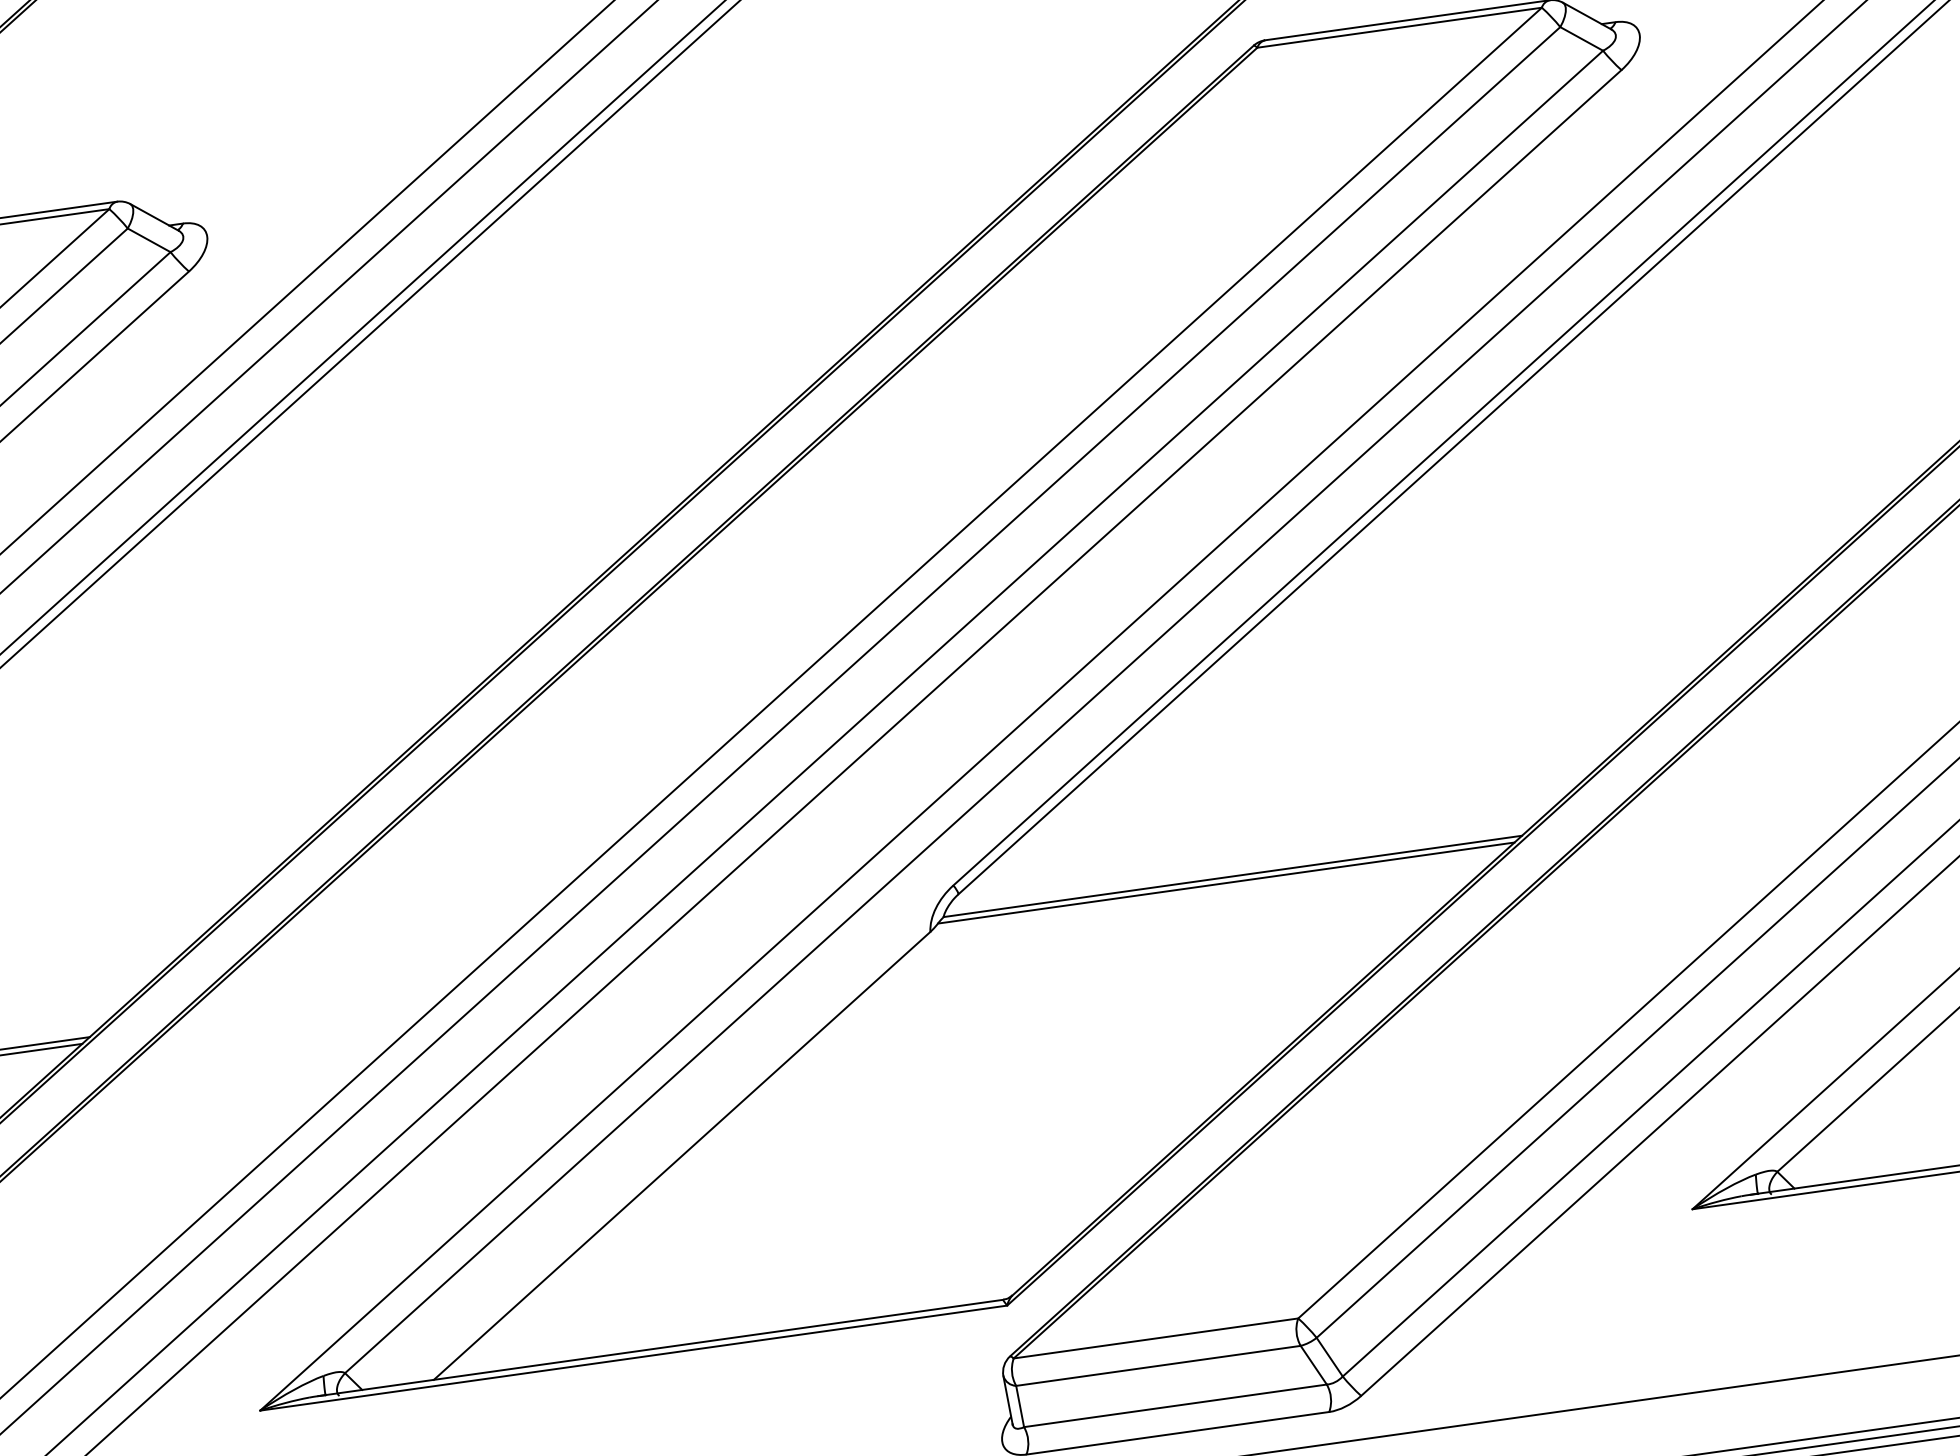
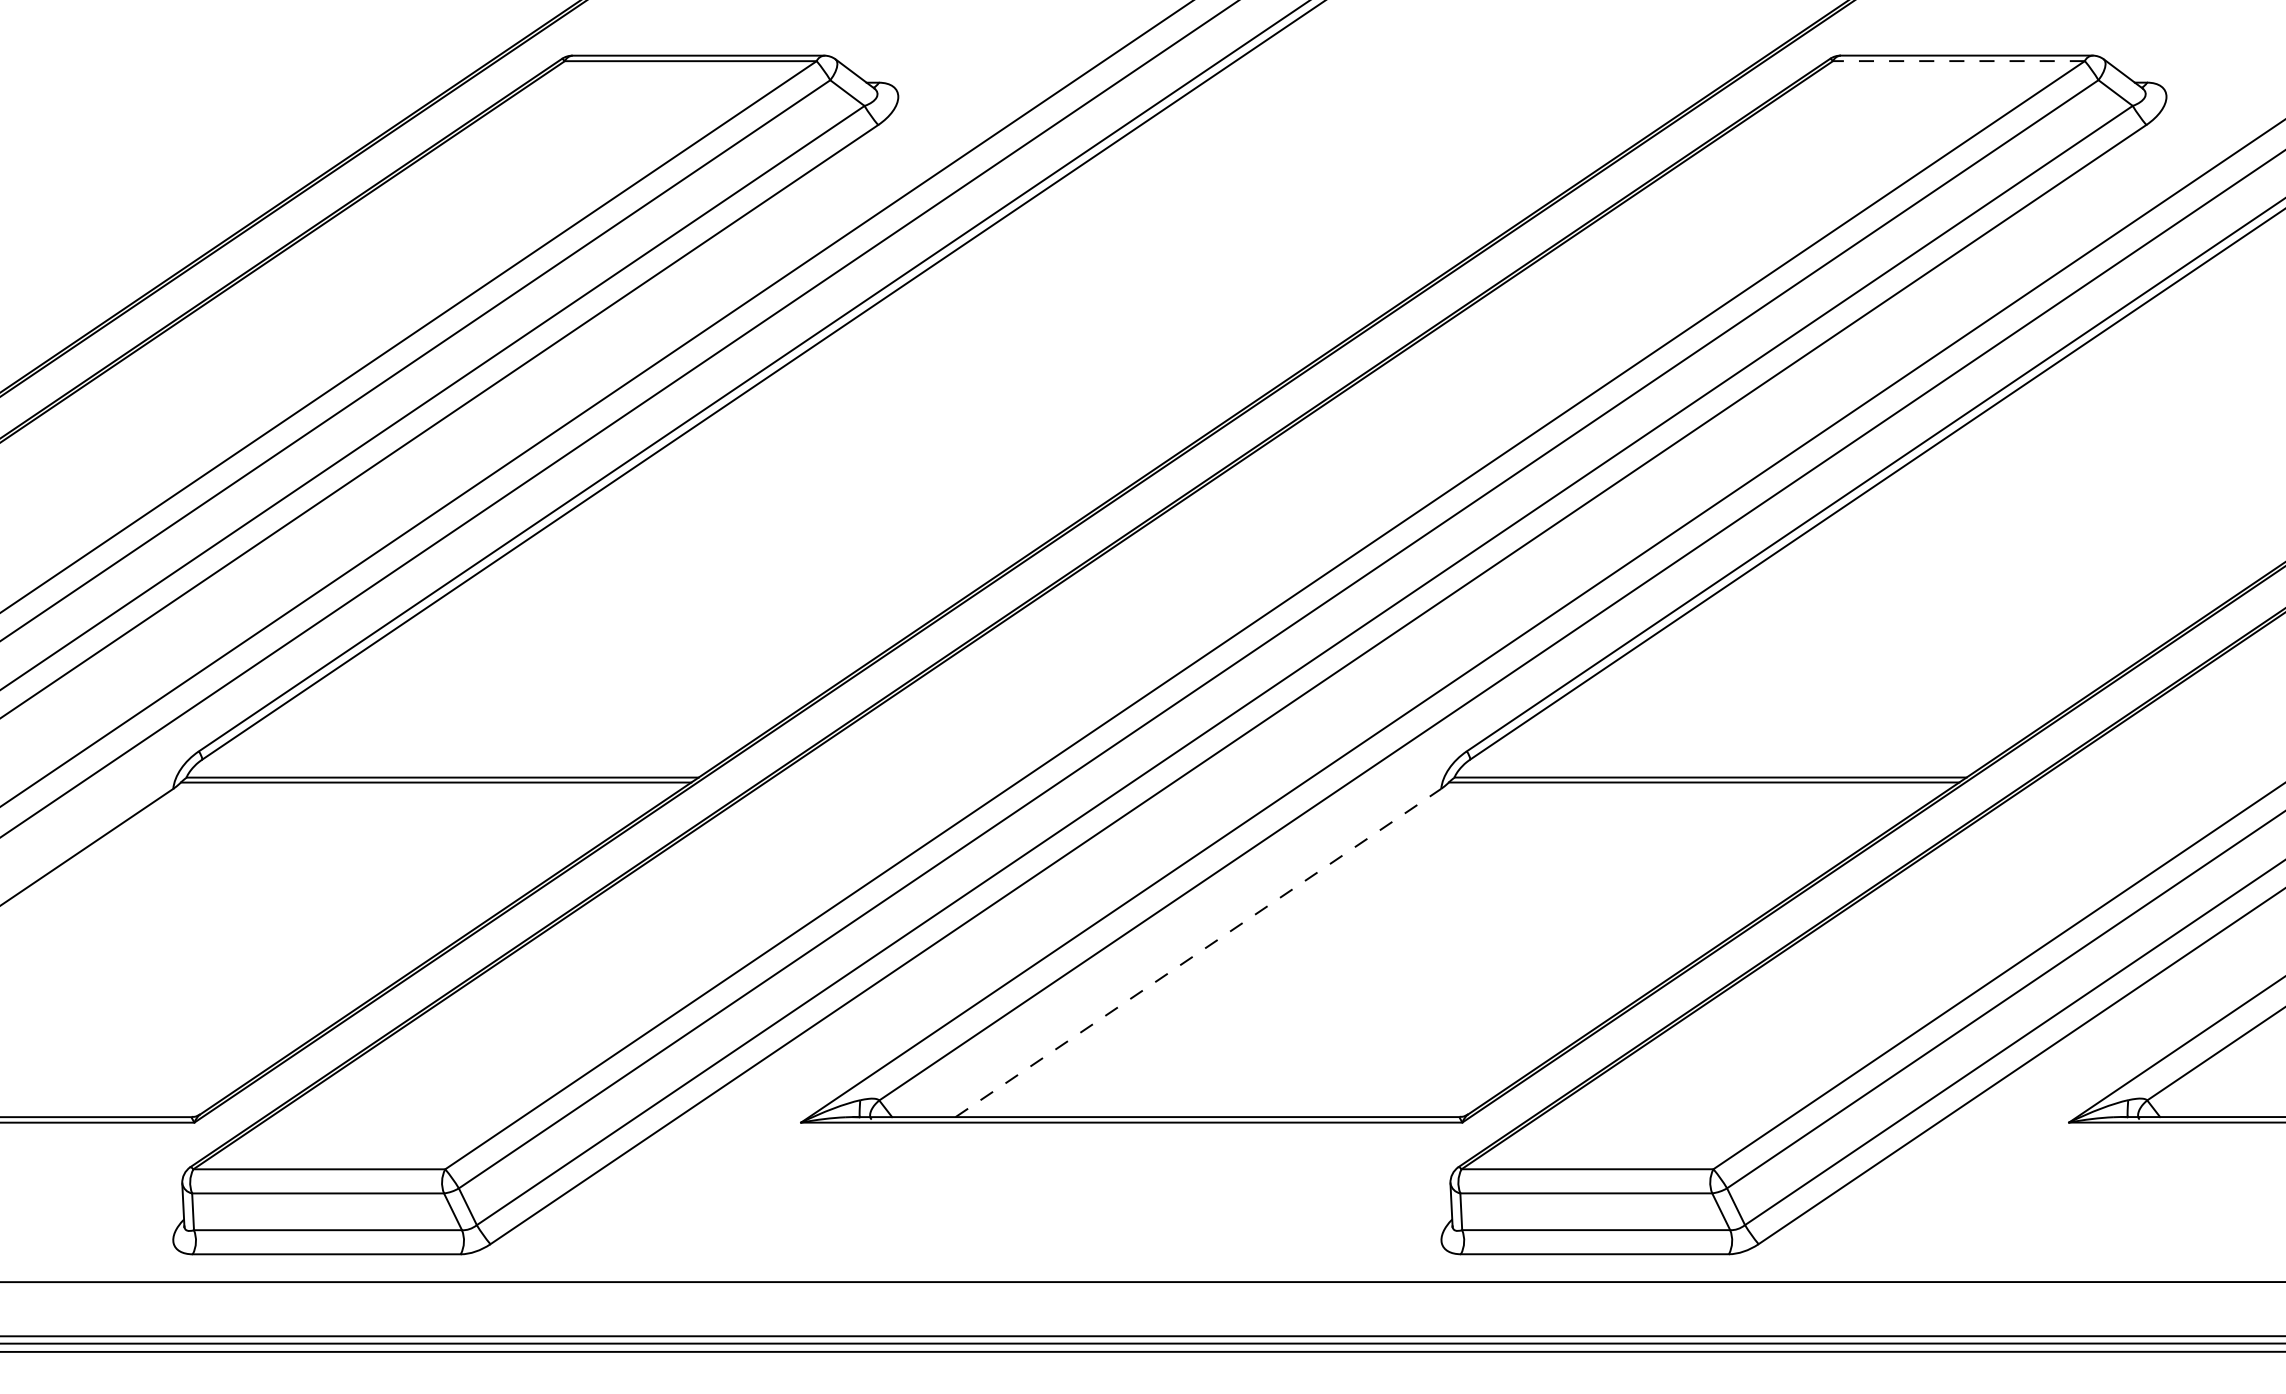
line: (1399, 28) -> (1958, 61), solid -> dashed
line: (682, 1155) -> (1198, 952), solid -> dashed

